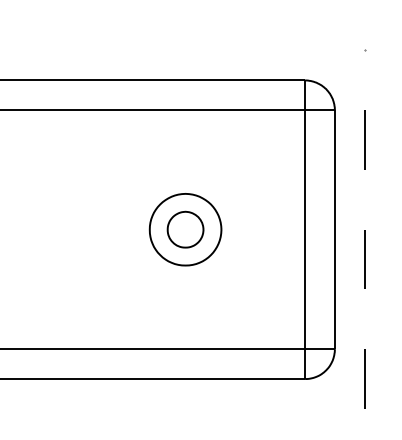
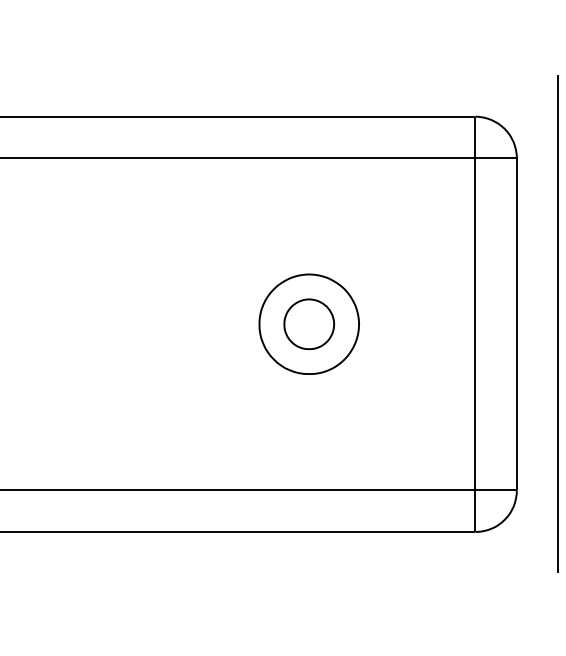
line: (364, 229) -> (558, 323), dashed -> solid

